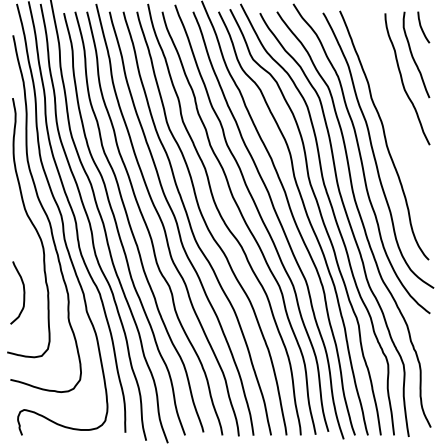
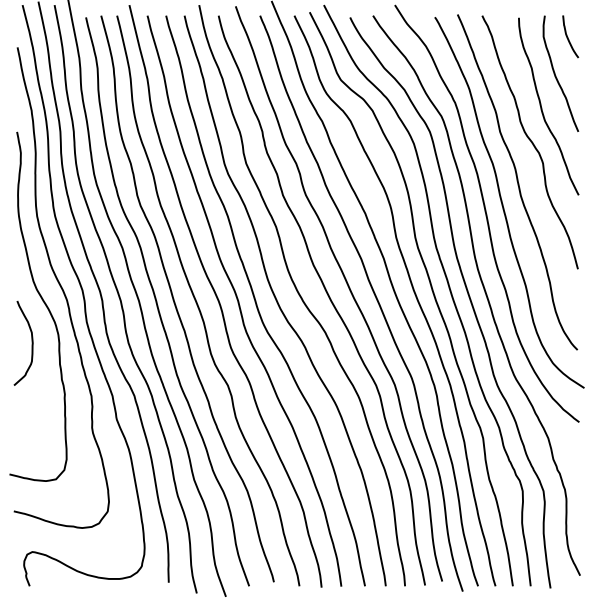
curve: (393, 105) -> (530, 141), added
curve: (23, 293) -> (31, 343), moved

